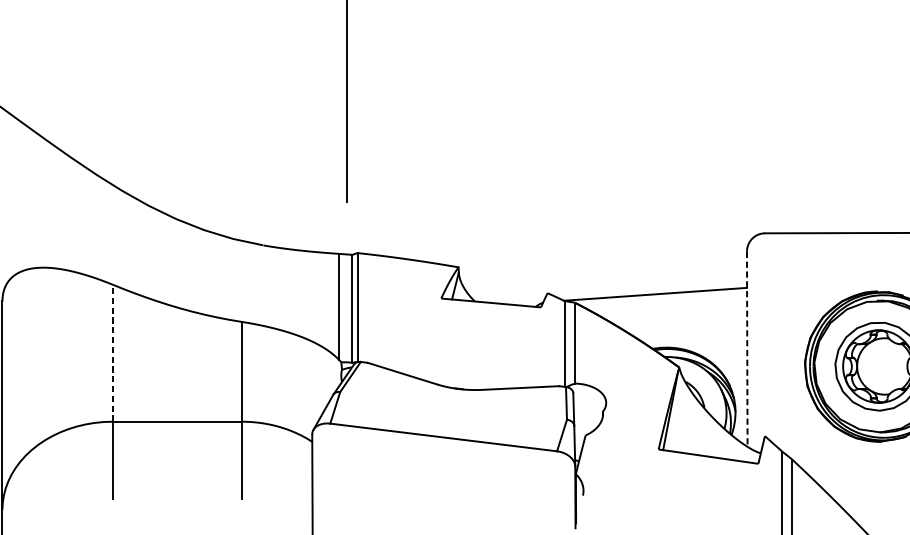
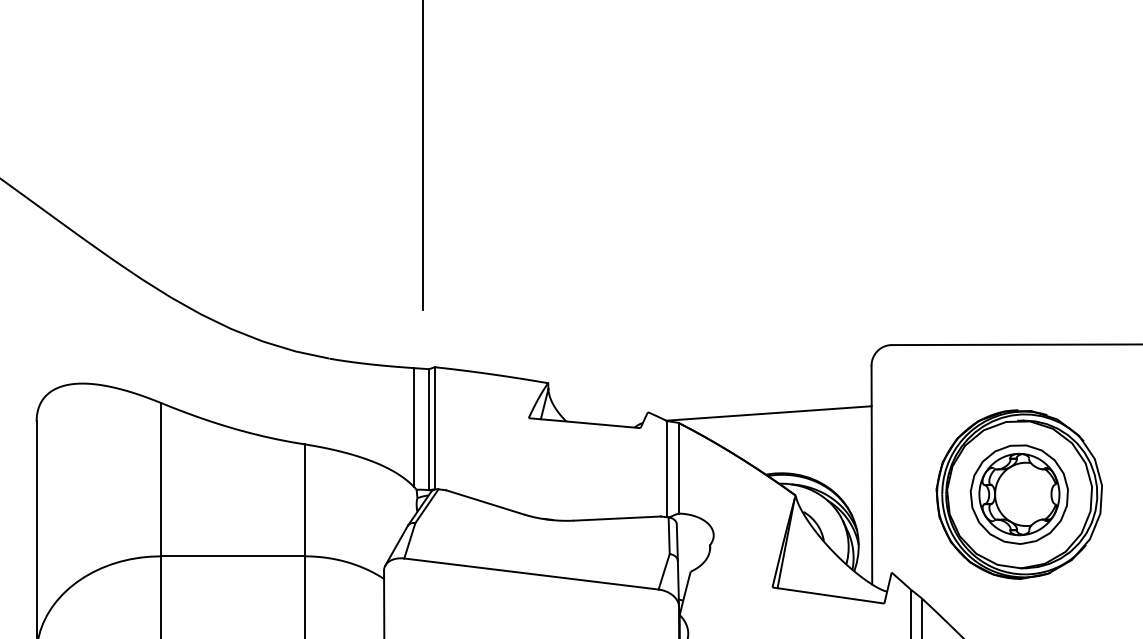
line: (746, 349) -> (871, 475), dashed -> solid
line: (112, 353) -> (160, 479), dashed -> solid

